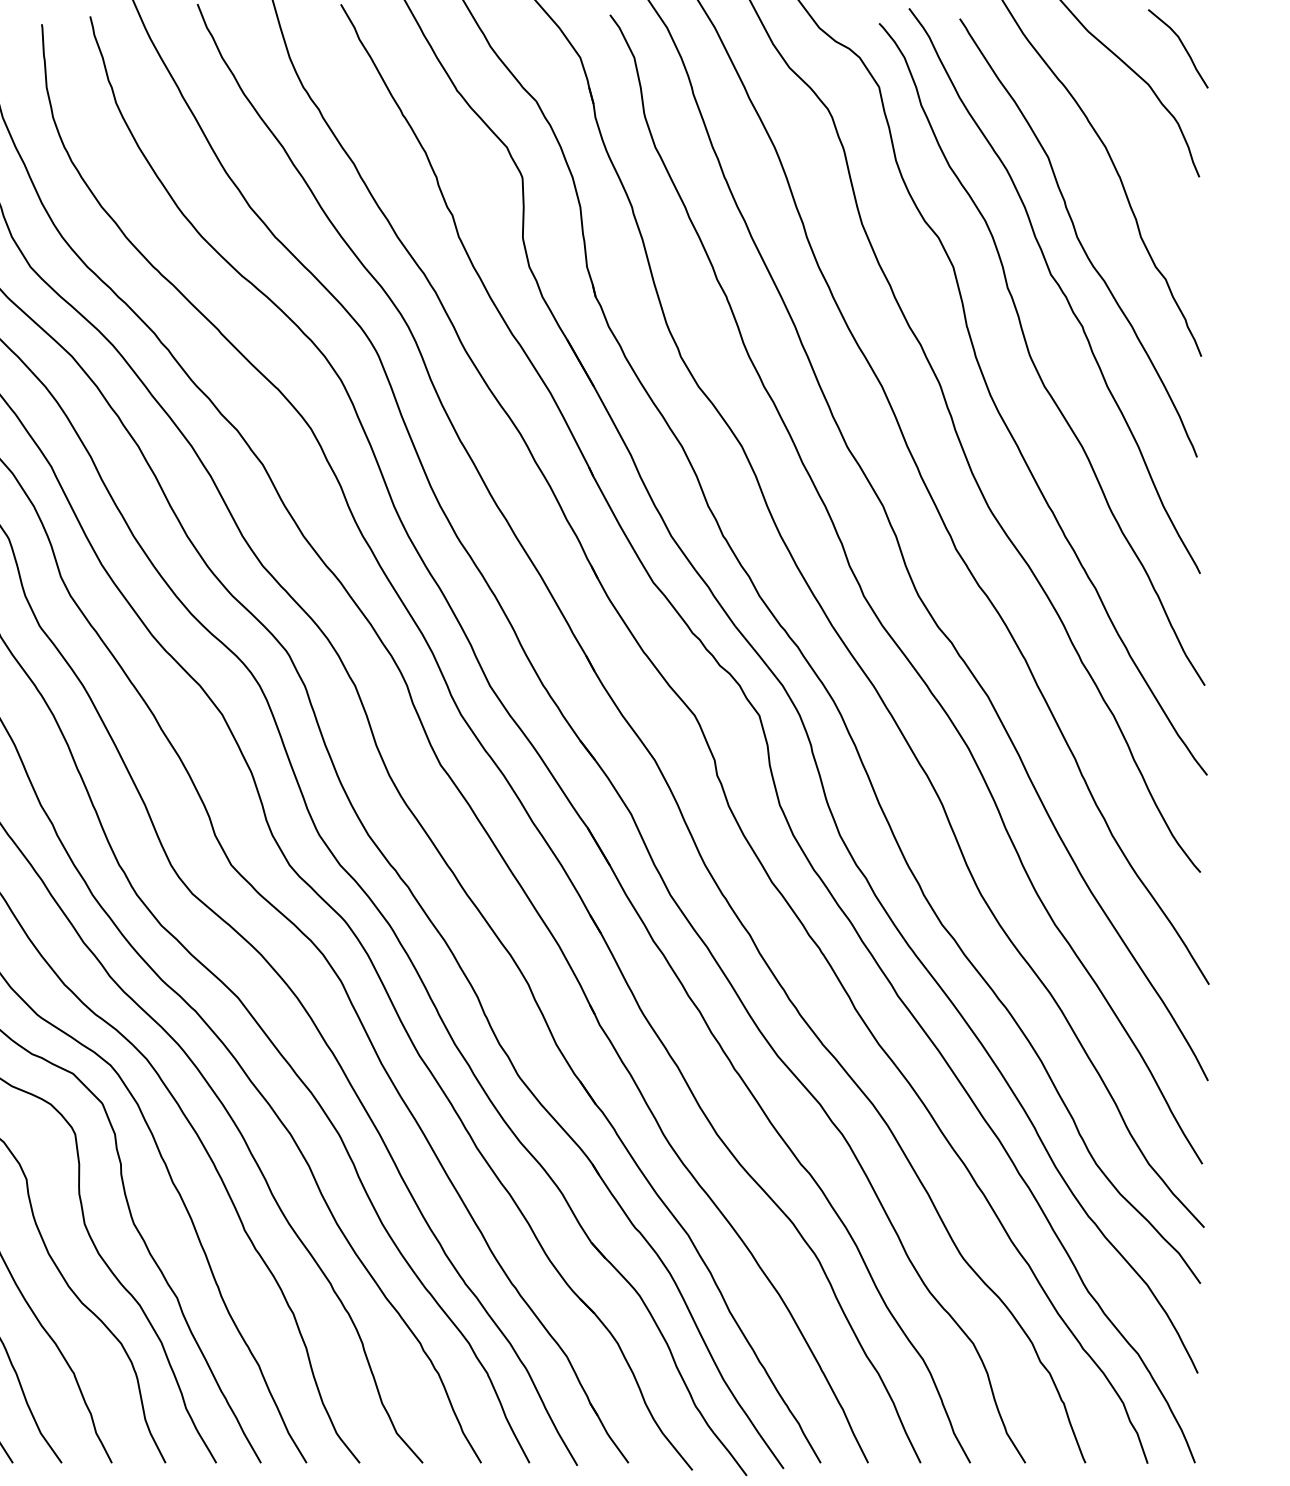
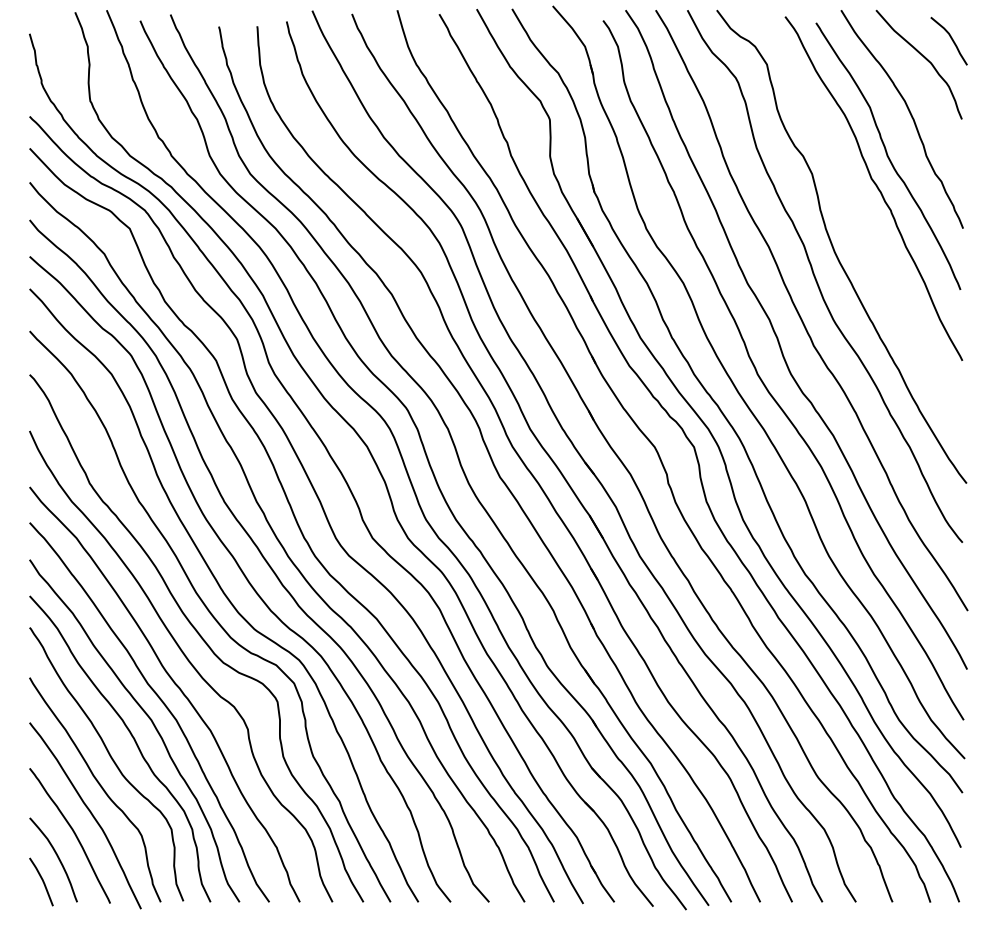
curve: (1032, 358) -> (860, 229), removed

